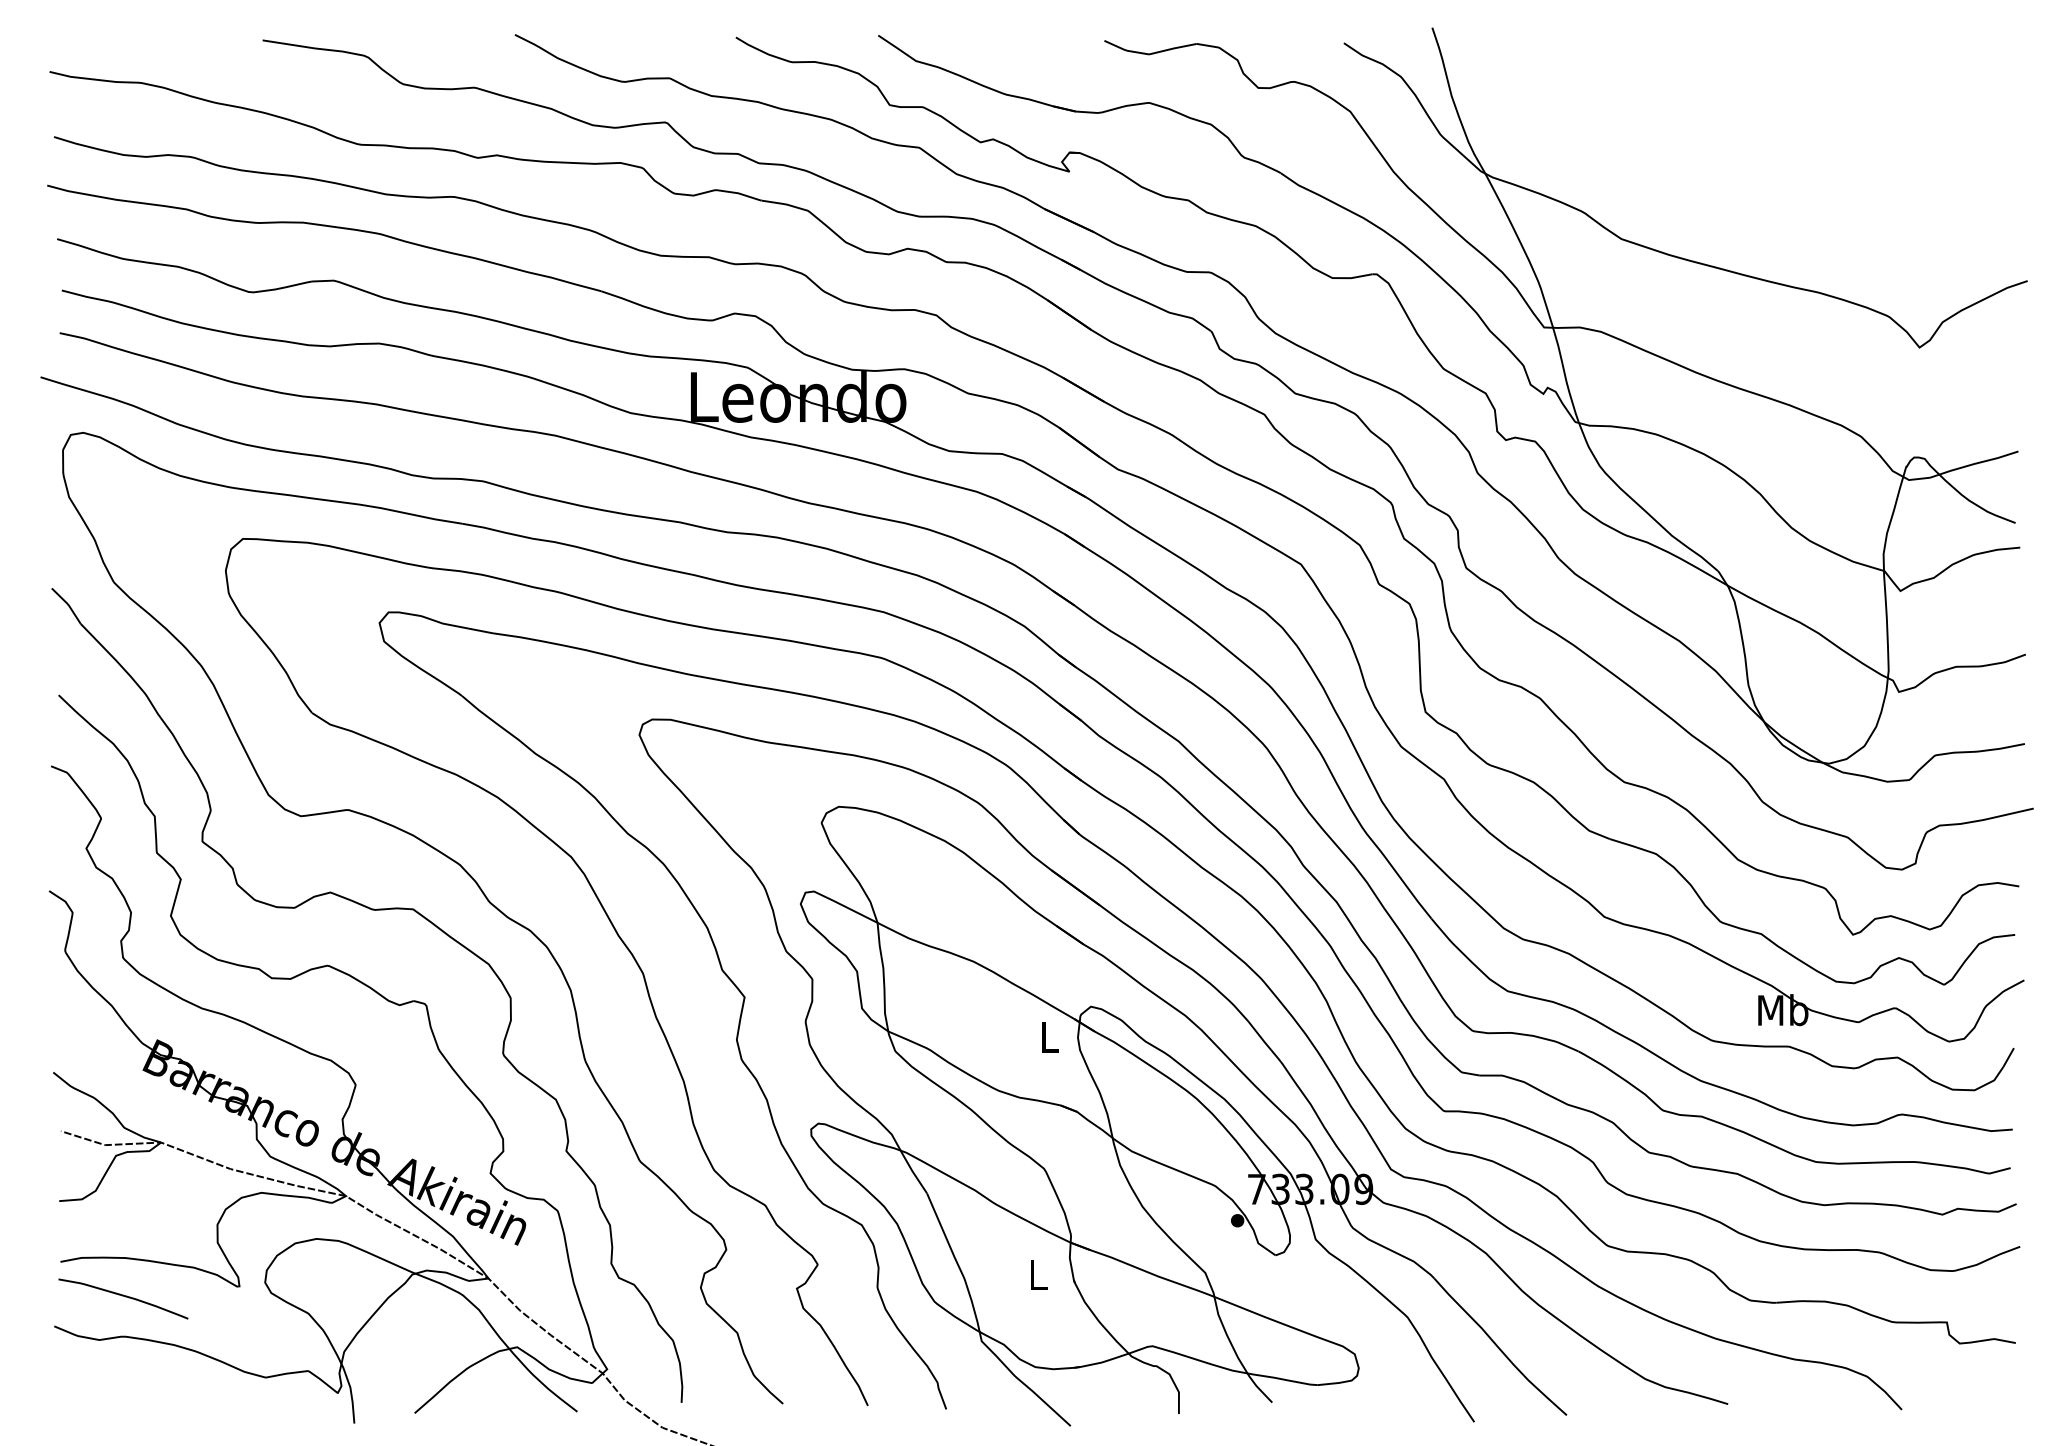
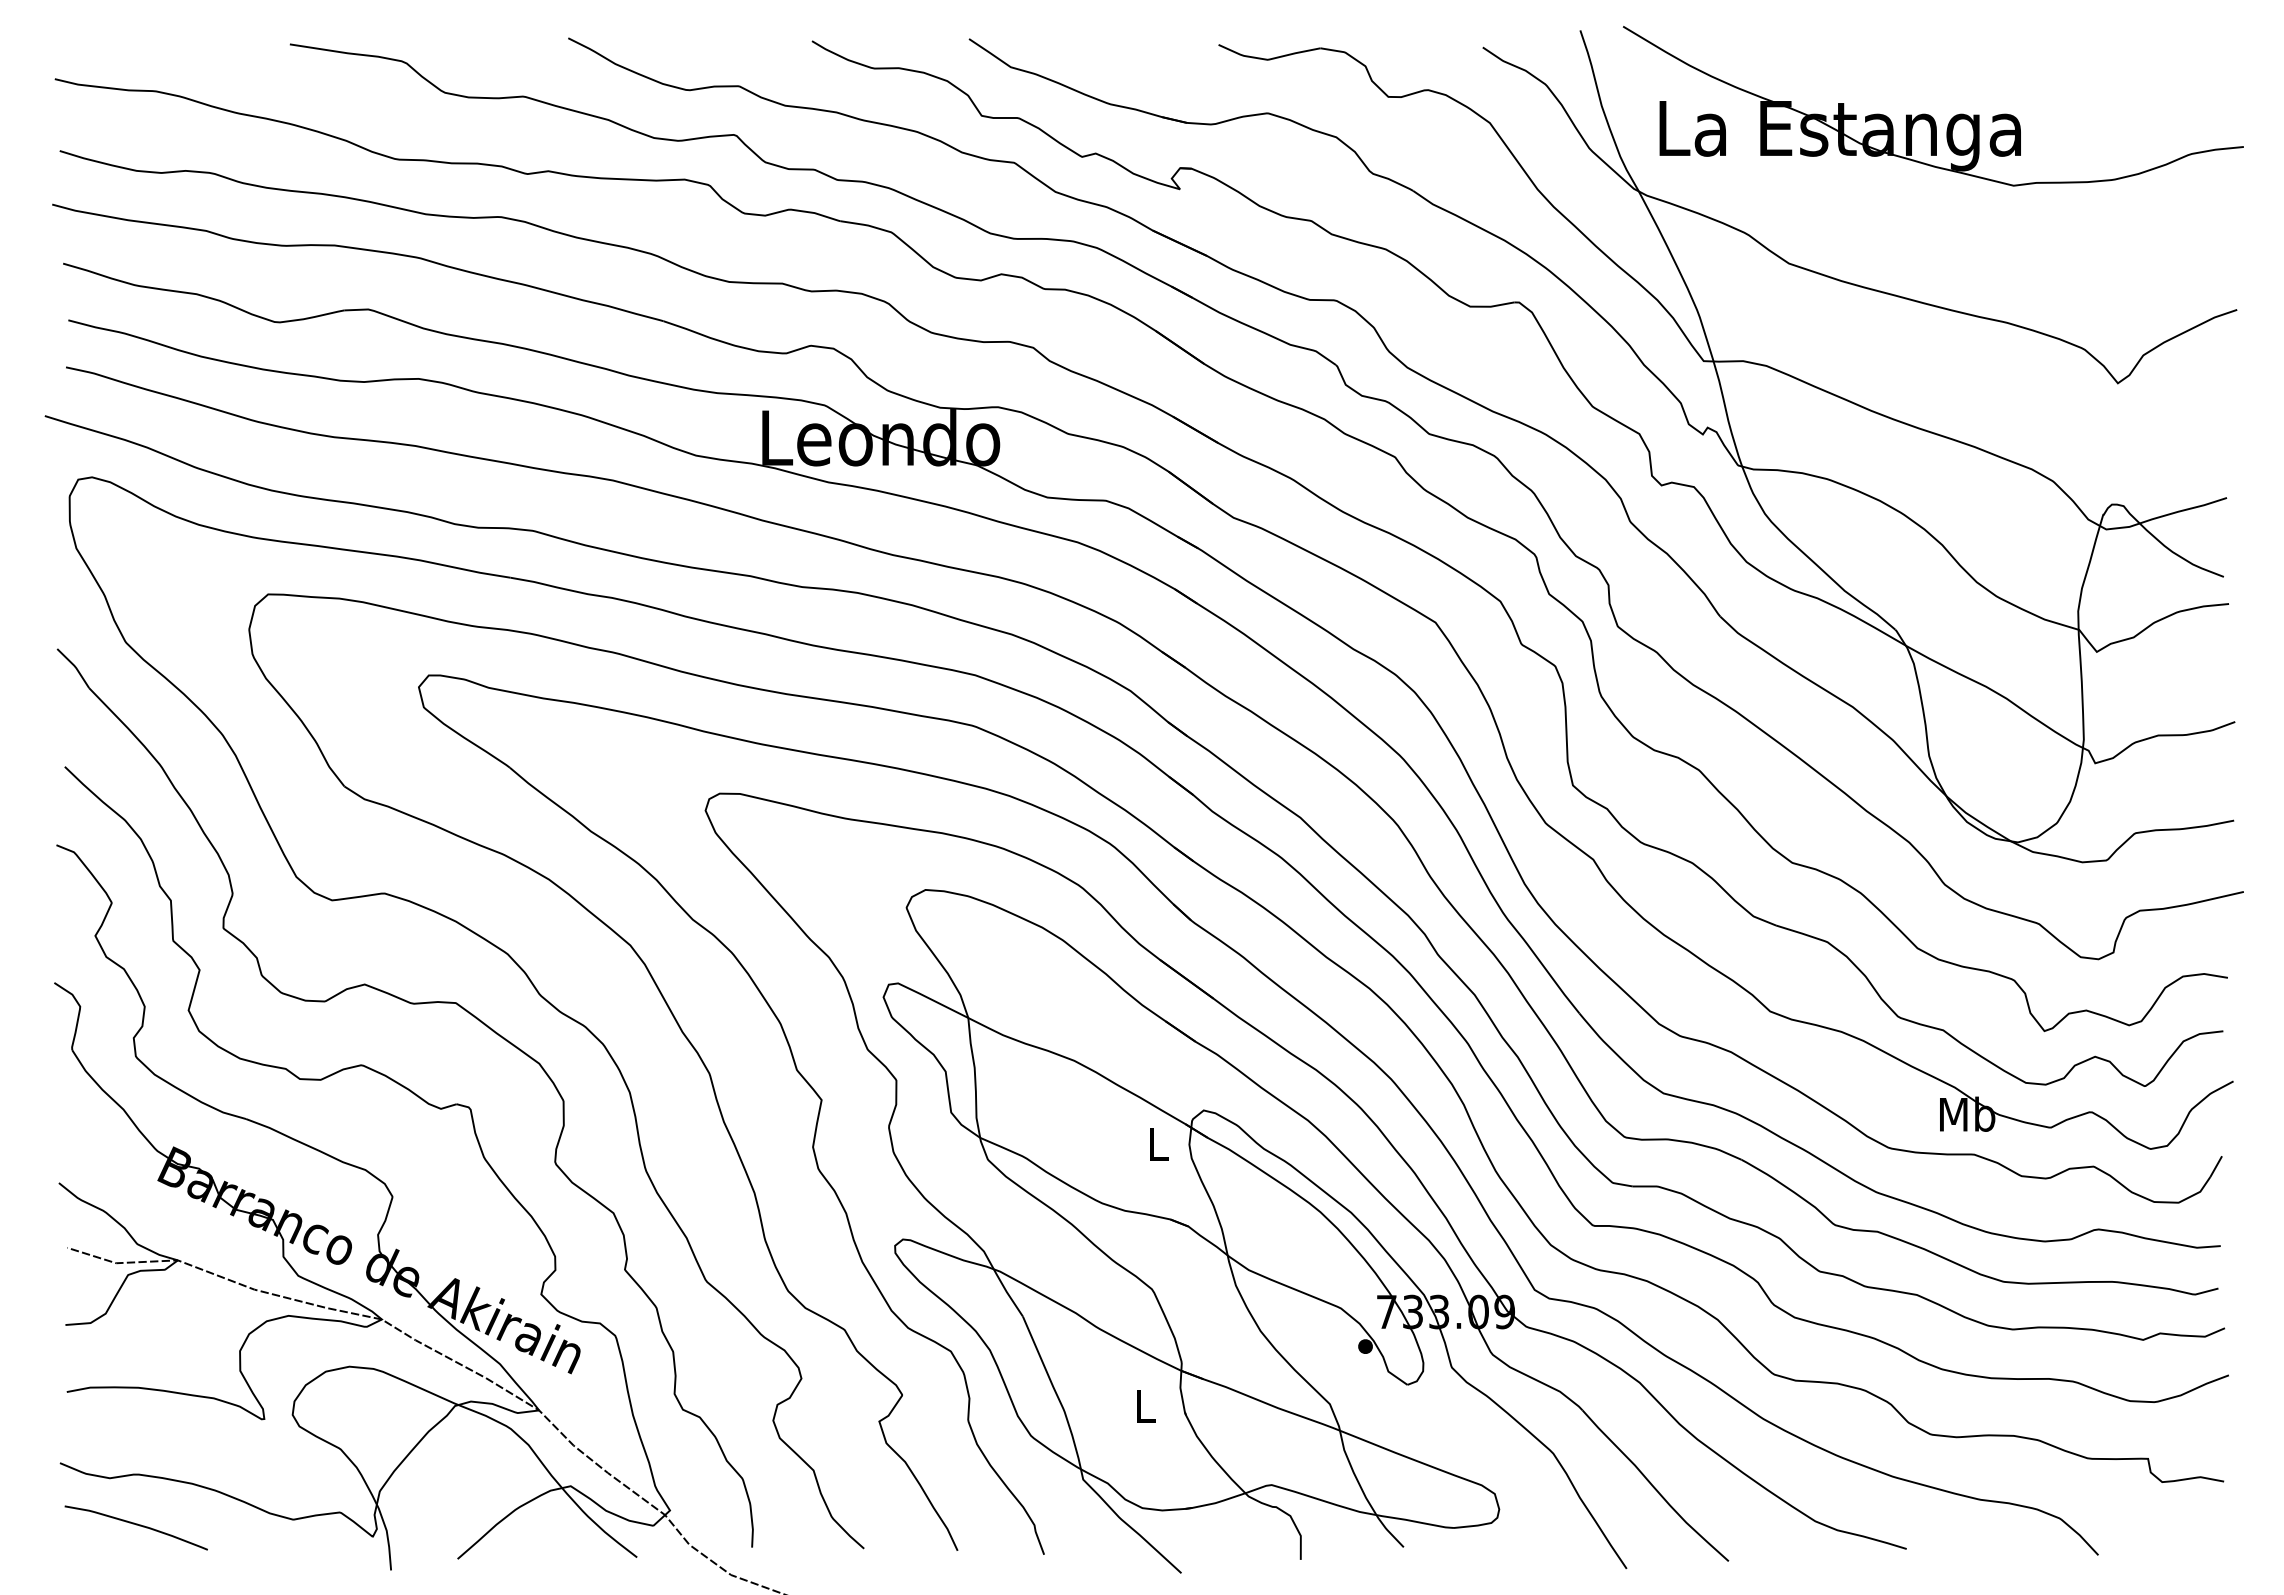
part: (1748, 103) -> (1929, 114), added
curve: (123, 1296) -> (136, 1525), moved

